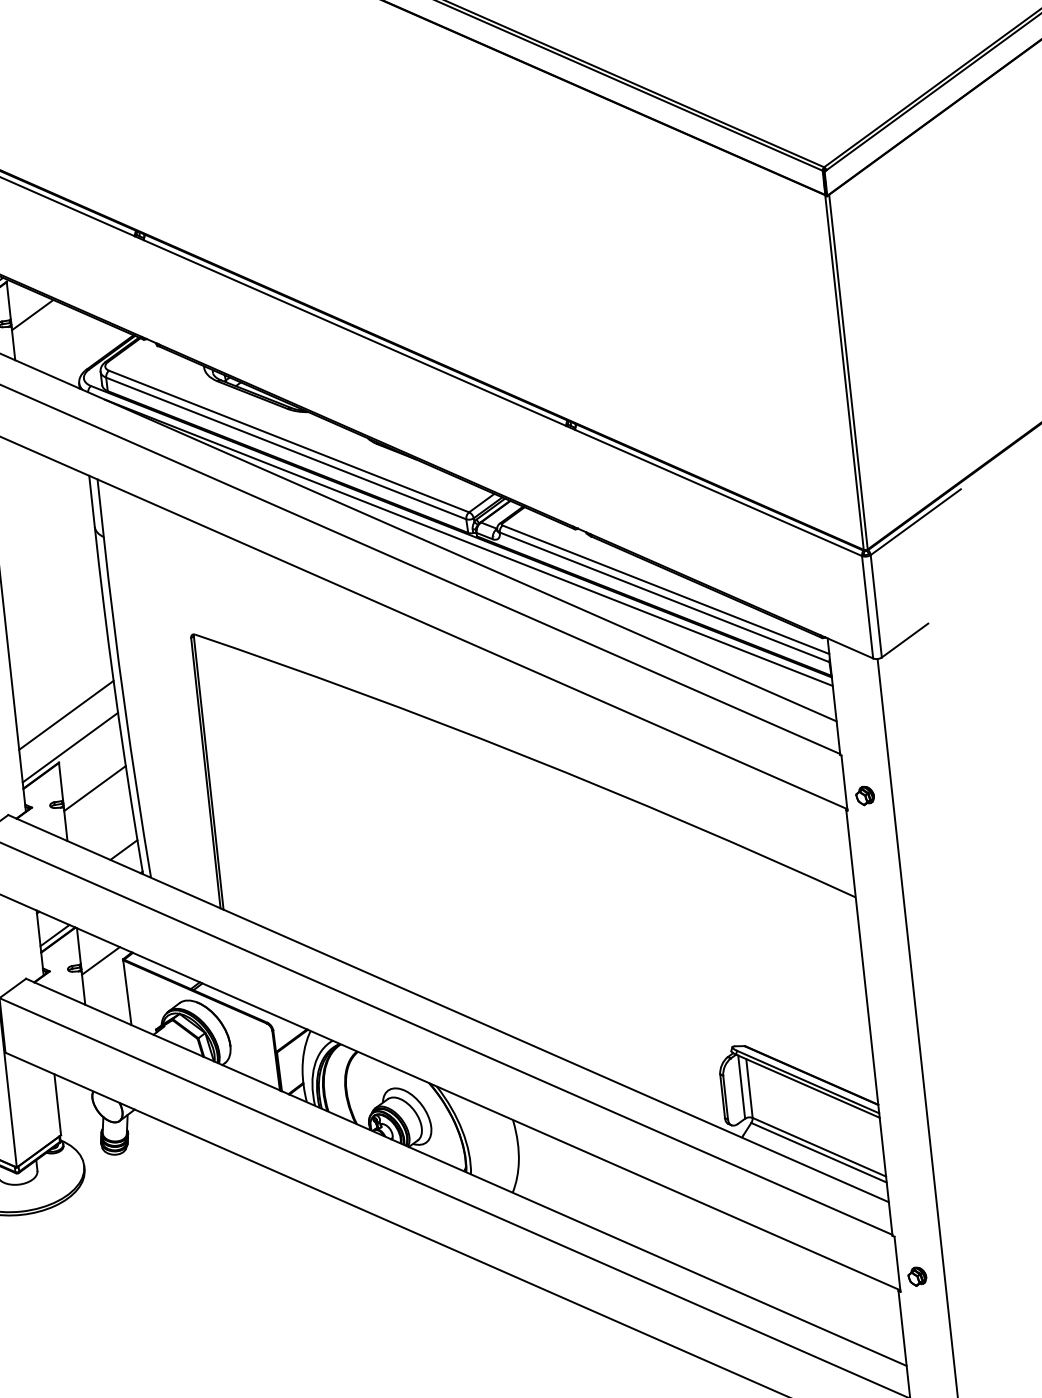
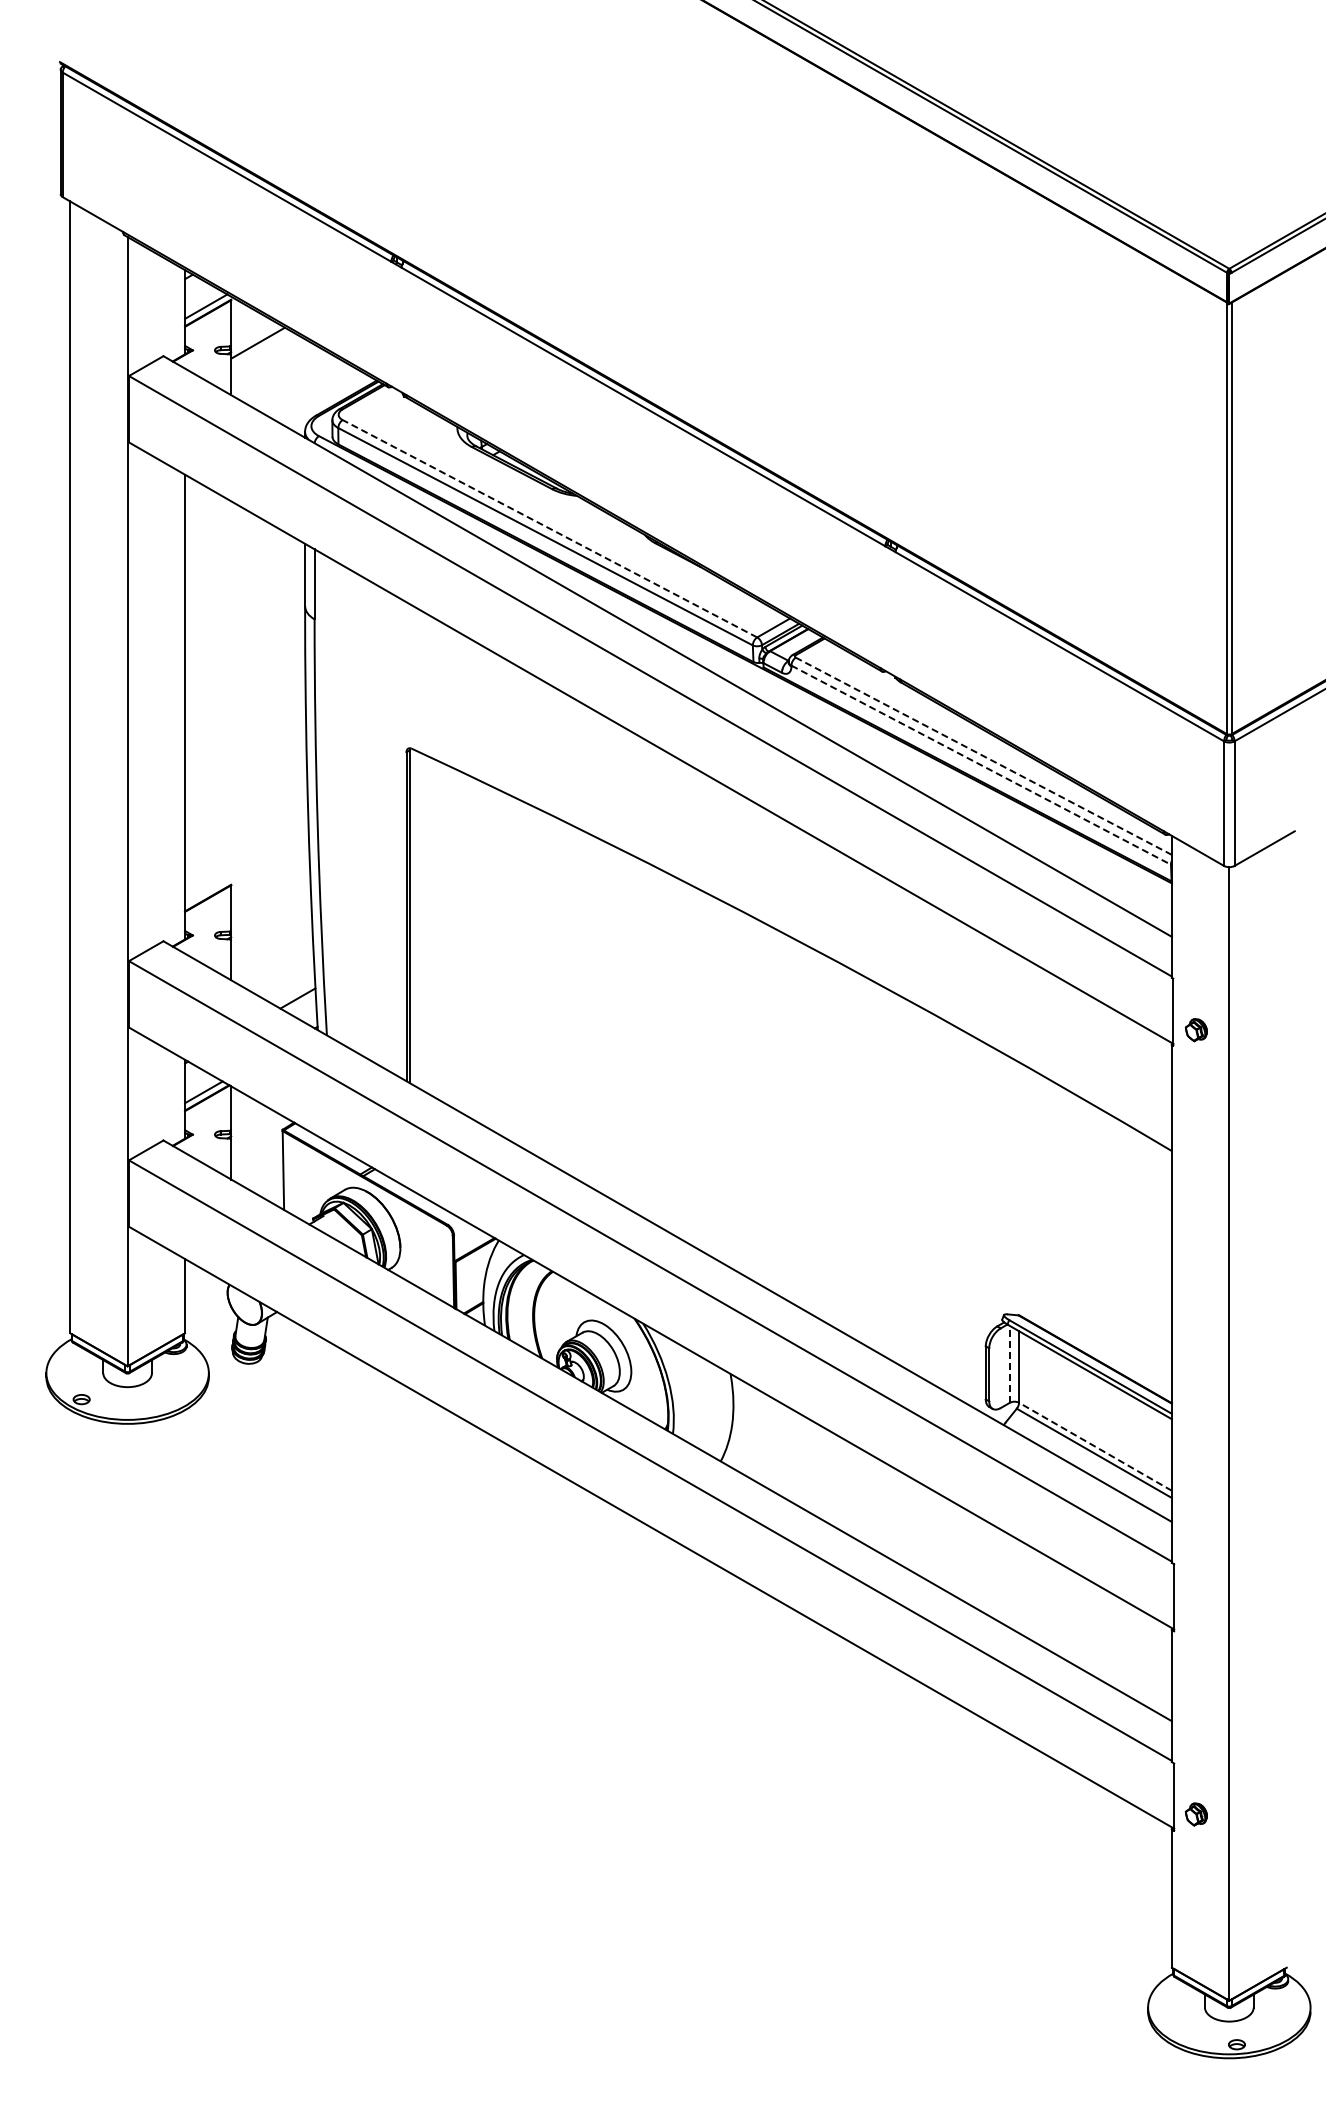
line: (288, 441) -> (549, 528), solid -> dashed
line: (468, 542) -> (752, 673), removed
line: (665, 589) -> (983, 756), solid -> dashed
line: (664, 597) -> (981, 765), solid -> dashed
line: (66, 714) -> (246, 828), removed
line: (69, 746) -> (246, 867), removed
line: (95, 788) -> (271, 920), removed
line: (100, 960) -> (255, 1128), removed
line: (741, 1086) -> (1009, 1363), solid -> dashed
line: (819, 1147) -> (1095, 1446), solid -> dashed
part: (916, 1276) -> (1195, 1615), removed

